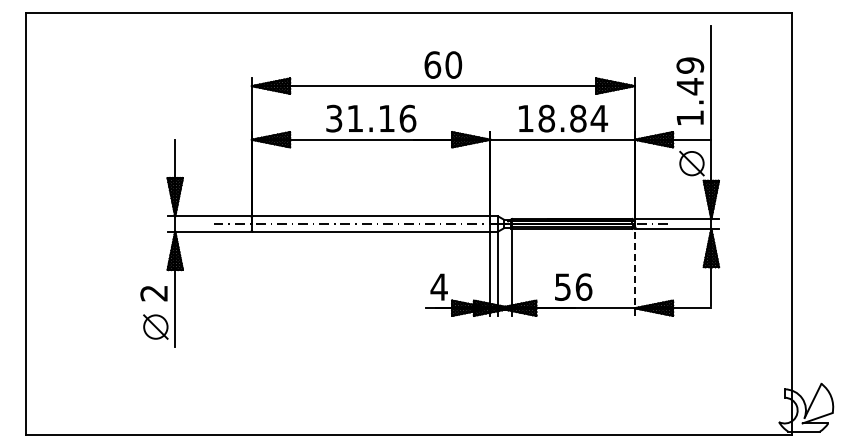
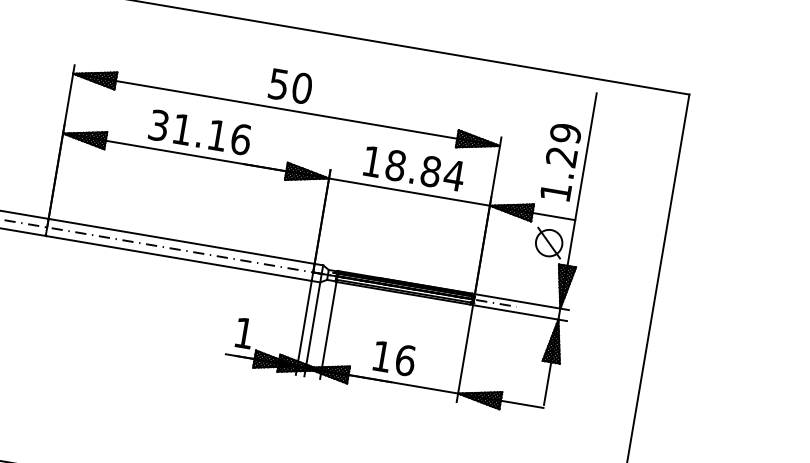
text: (432, 64) -> (278, 83), 60 -> 50
text: (689, 86) -> (560, 156), 1.49 -> 1.29
line: (634, 271) -> (464, 352), dashed -> solid
text: (438, 286) -> (243, 332), 4 -> 1
text: (562, 286) -> (381, 355), 56 -> 16

